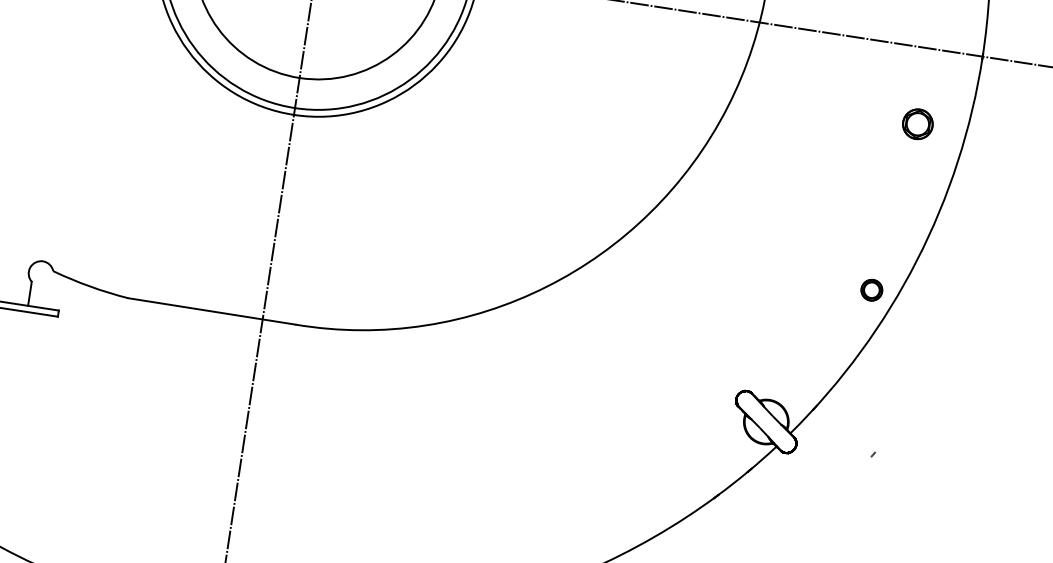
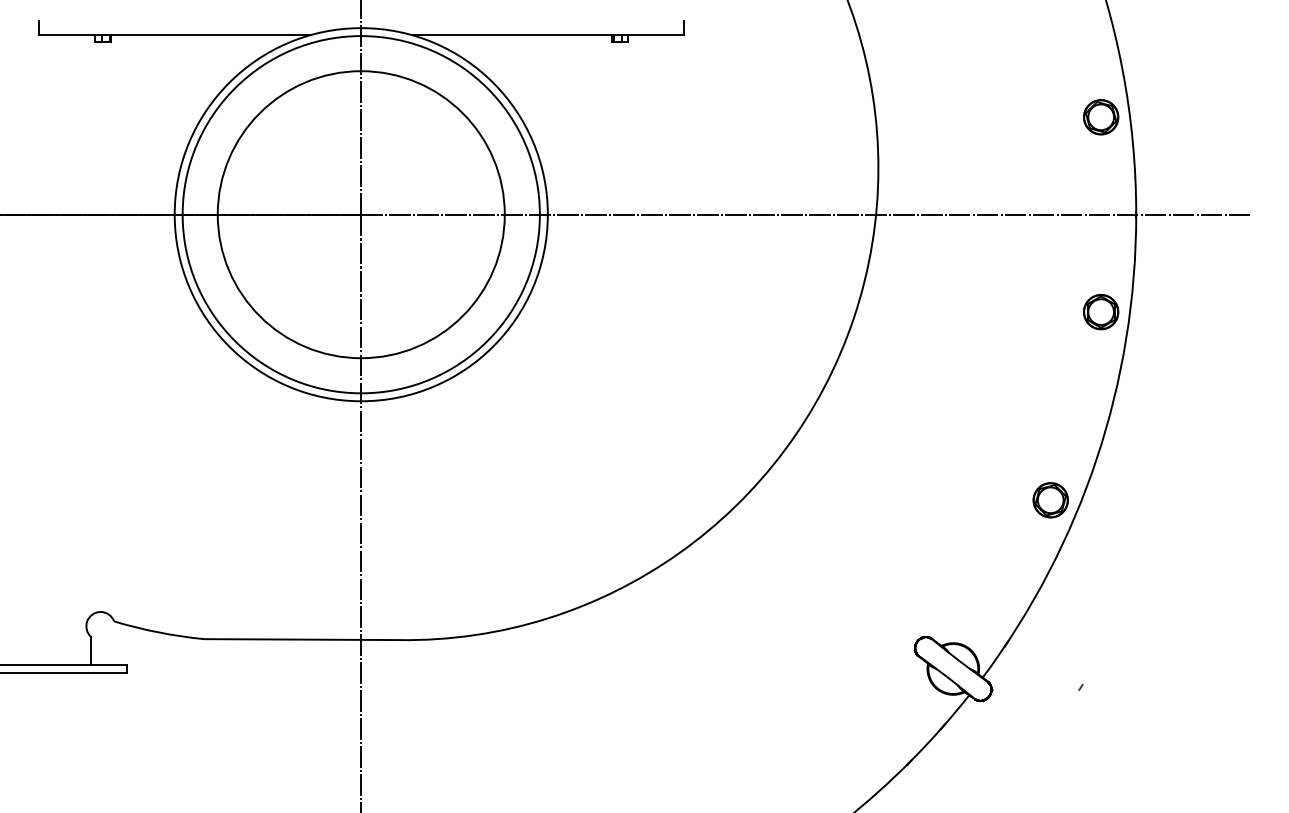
part: (918, 124) -> (1101, 312), moved
part: (871, 290) -> (1050, 500), size x1.43

